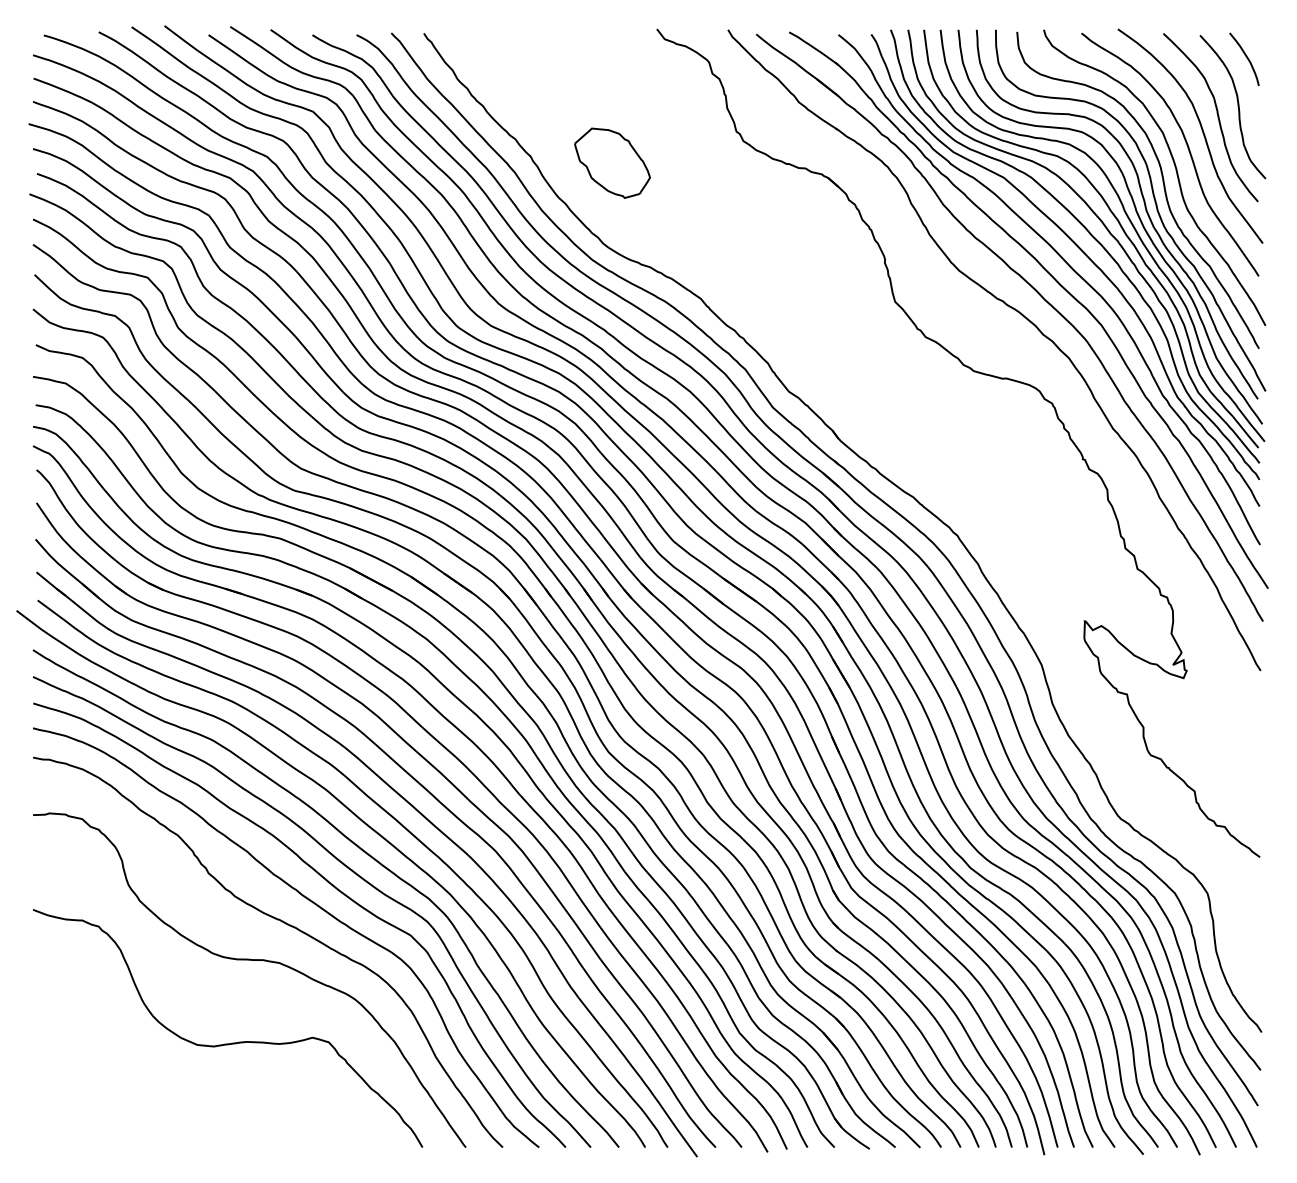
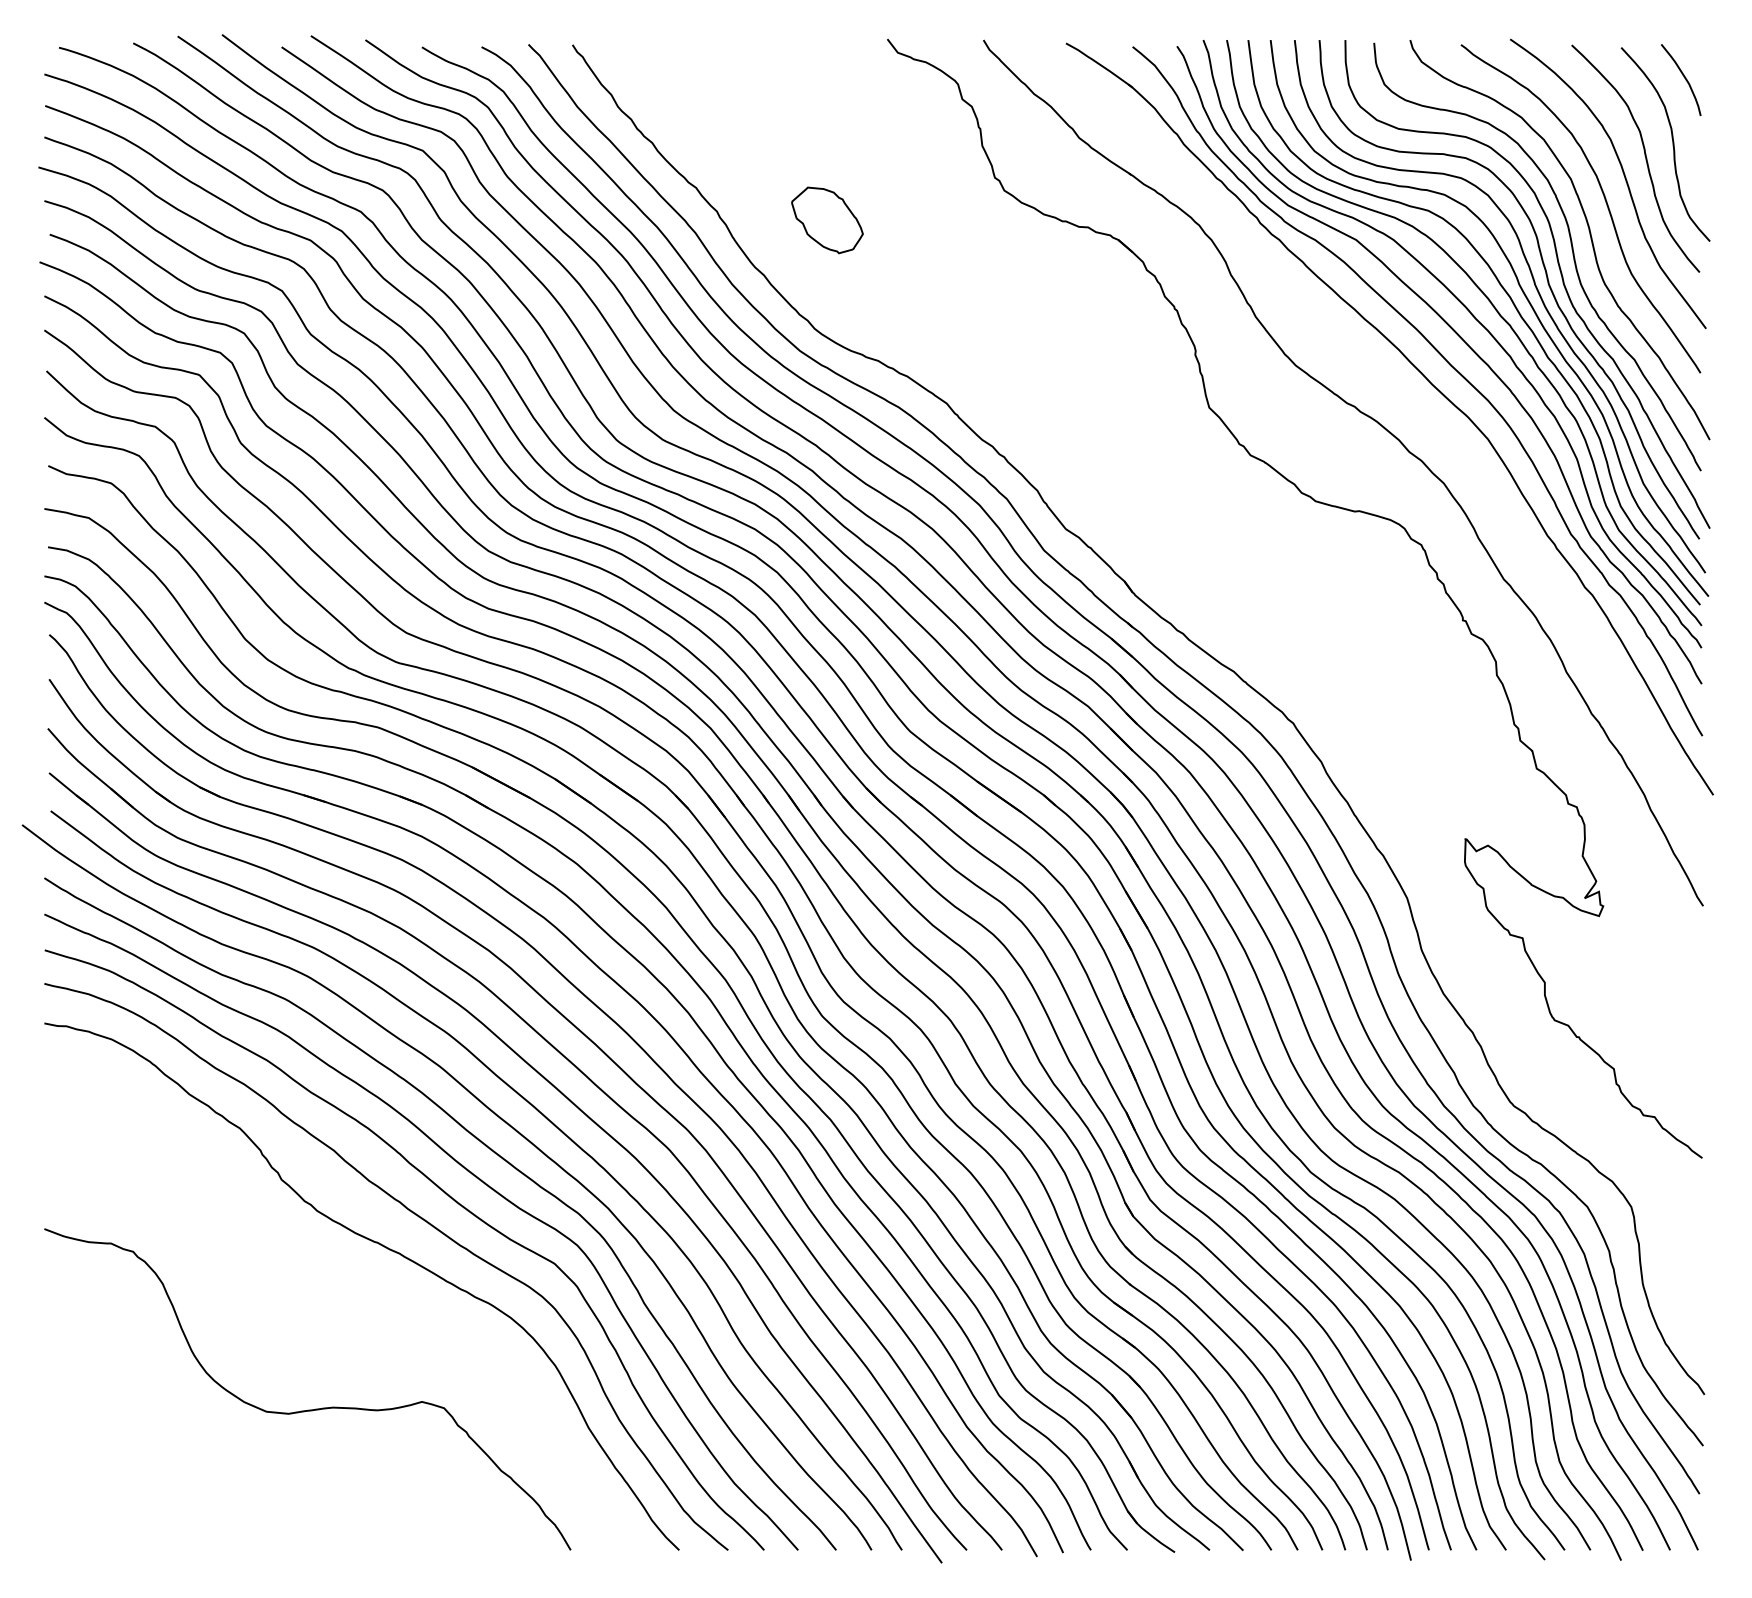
part: (612, 163) -> (827, 220), size x0.7
part: (1042, 298) -> (1408, 403), removed
curve: (249, 960) -> (336, 1297), removed

